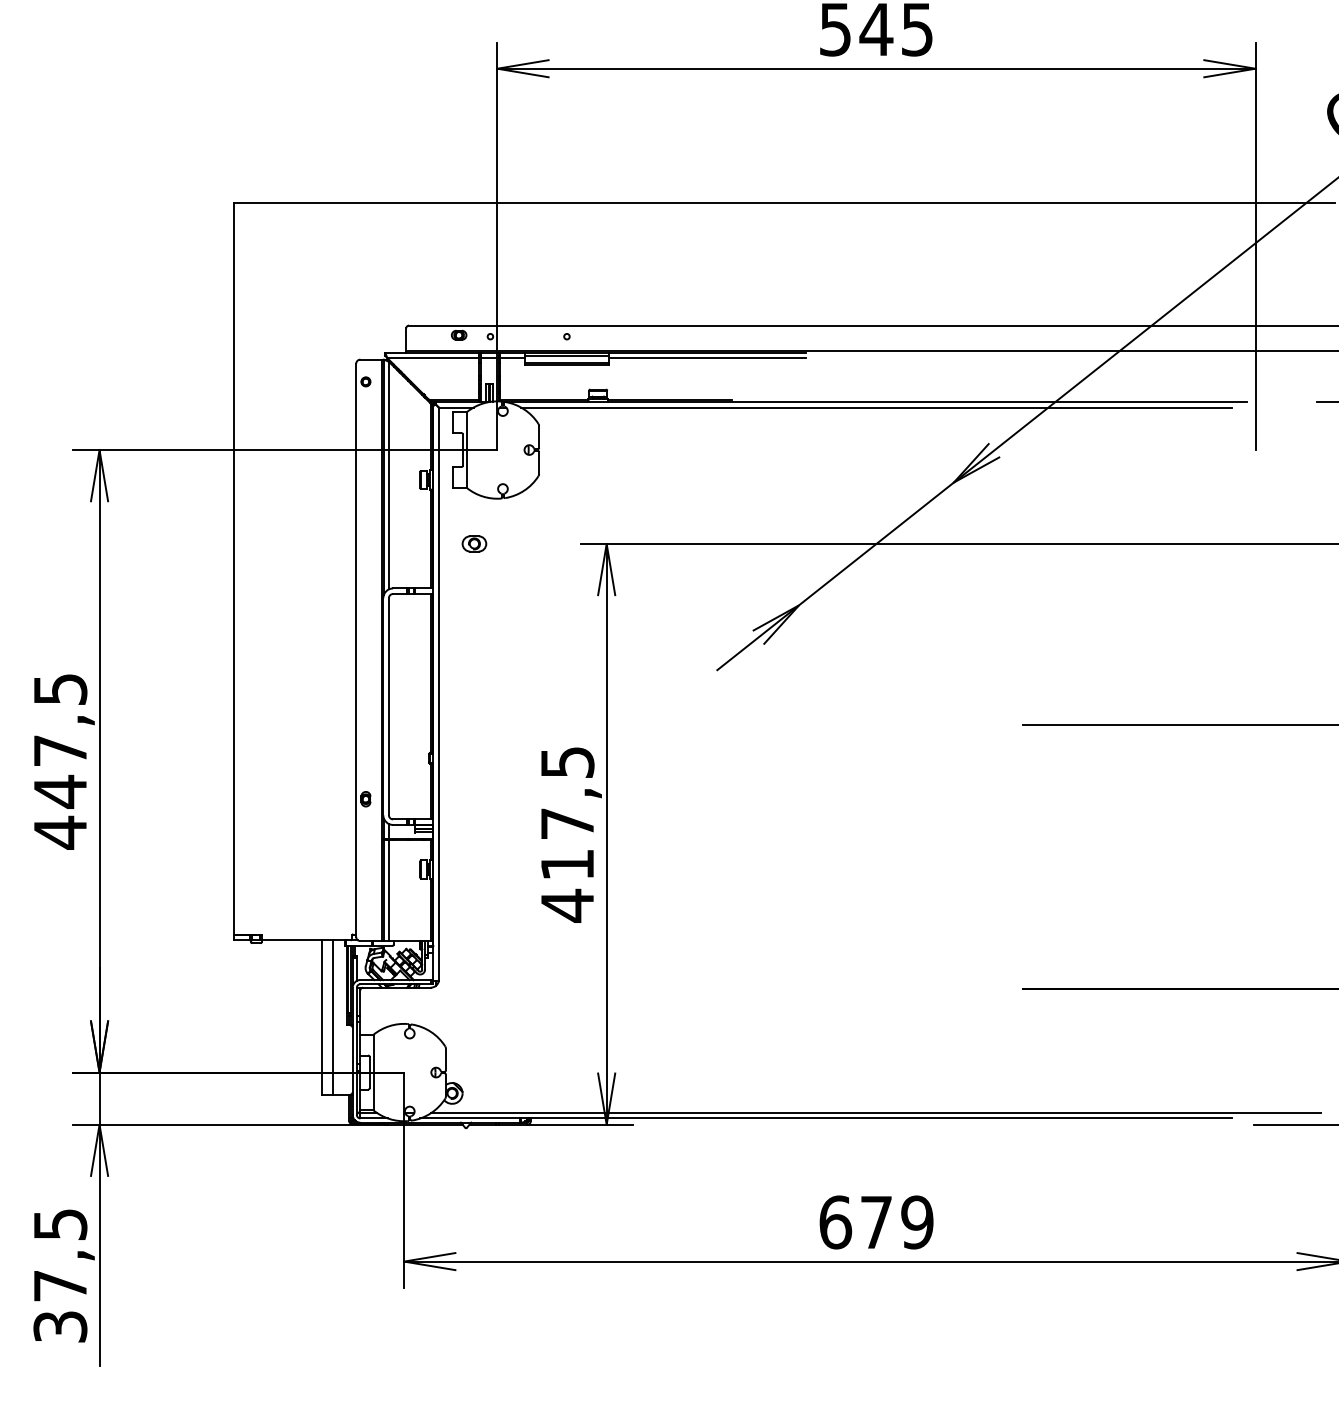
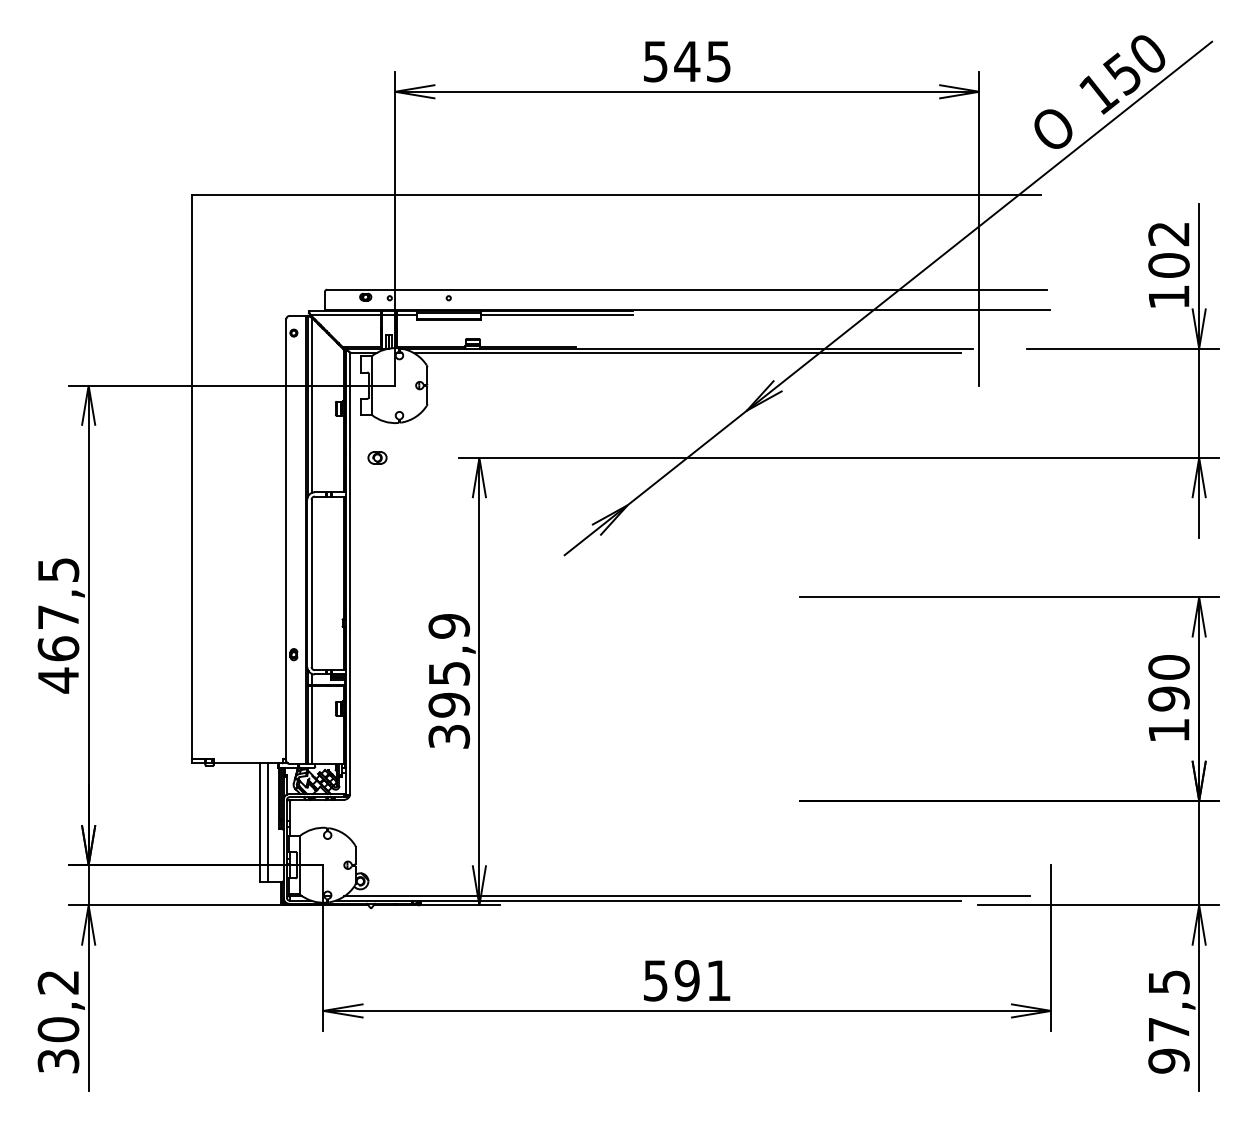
text: (60, 791) -> (58, 648), 447,5 -> 467,5
text: (567, 834) -> (449, 681), 417,5 -> 395,9
text: (876, 1222) -> (687, 980), 679 -> 591
text: (60, 1255) -> (58, 1006), 37,5 -> 30,2

